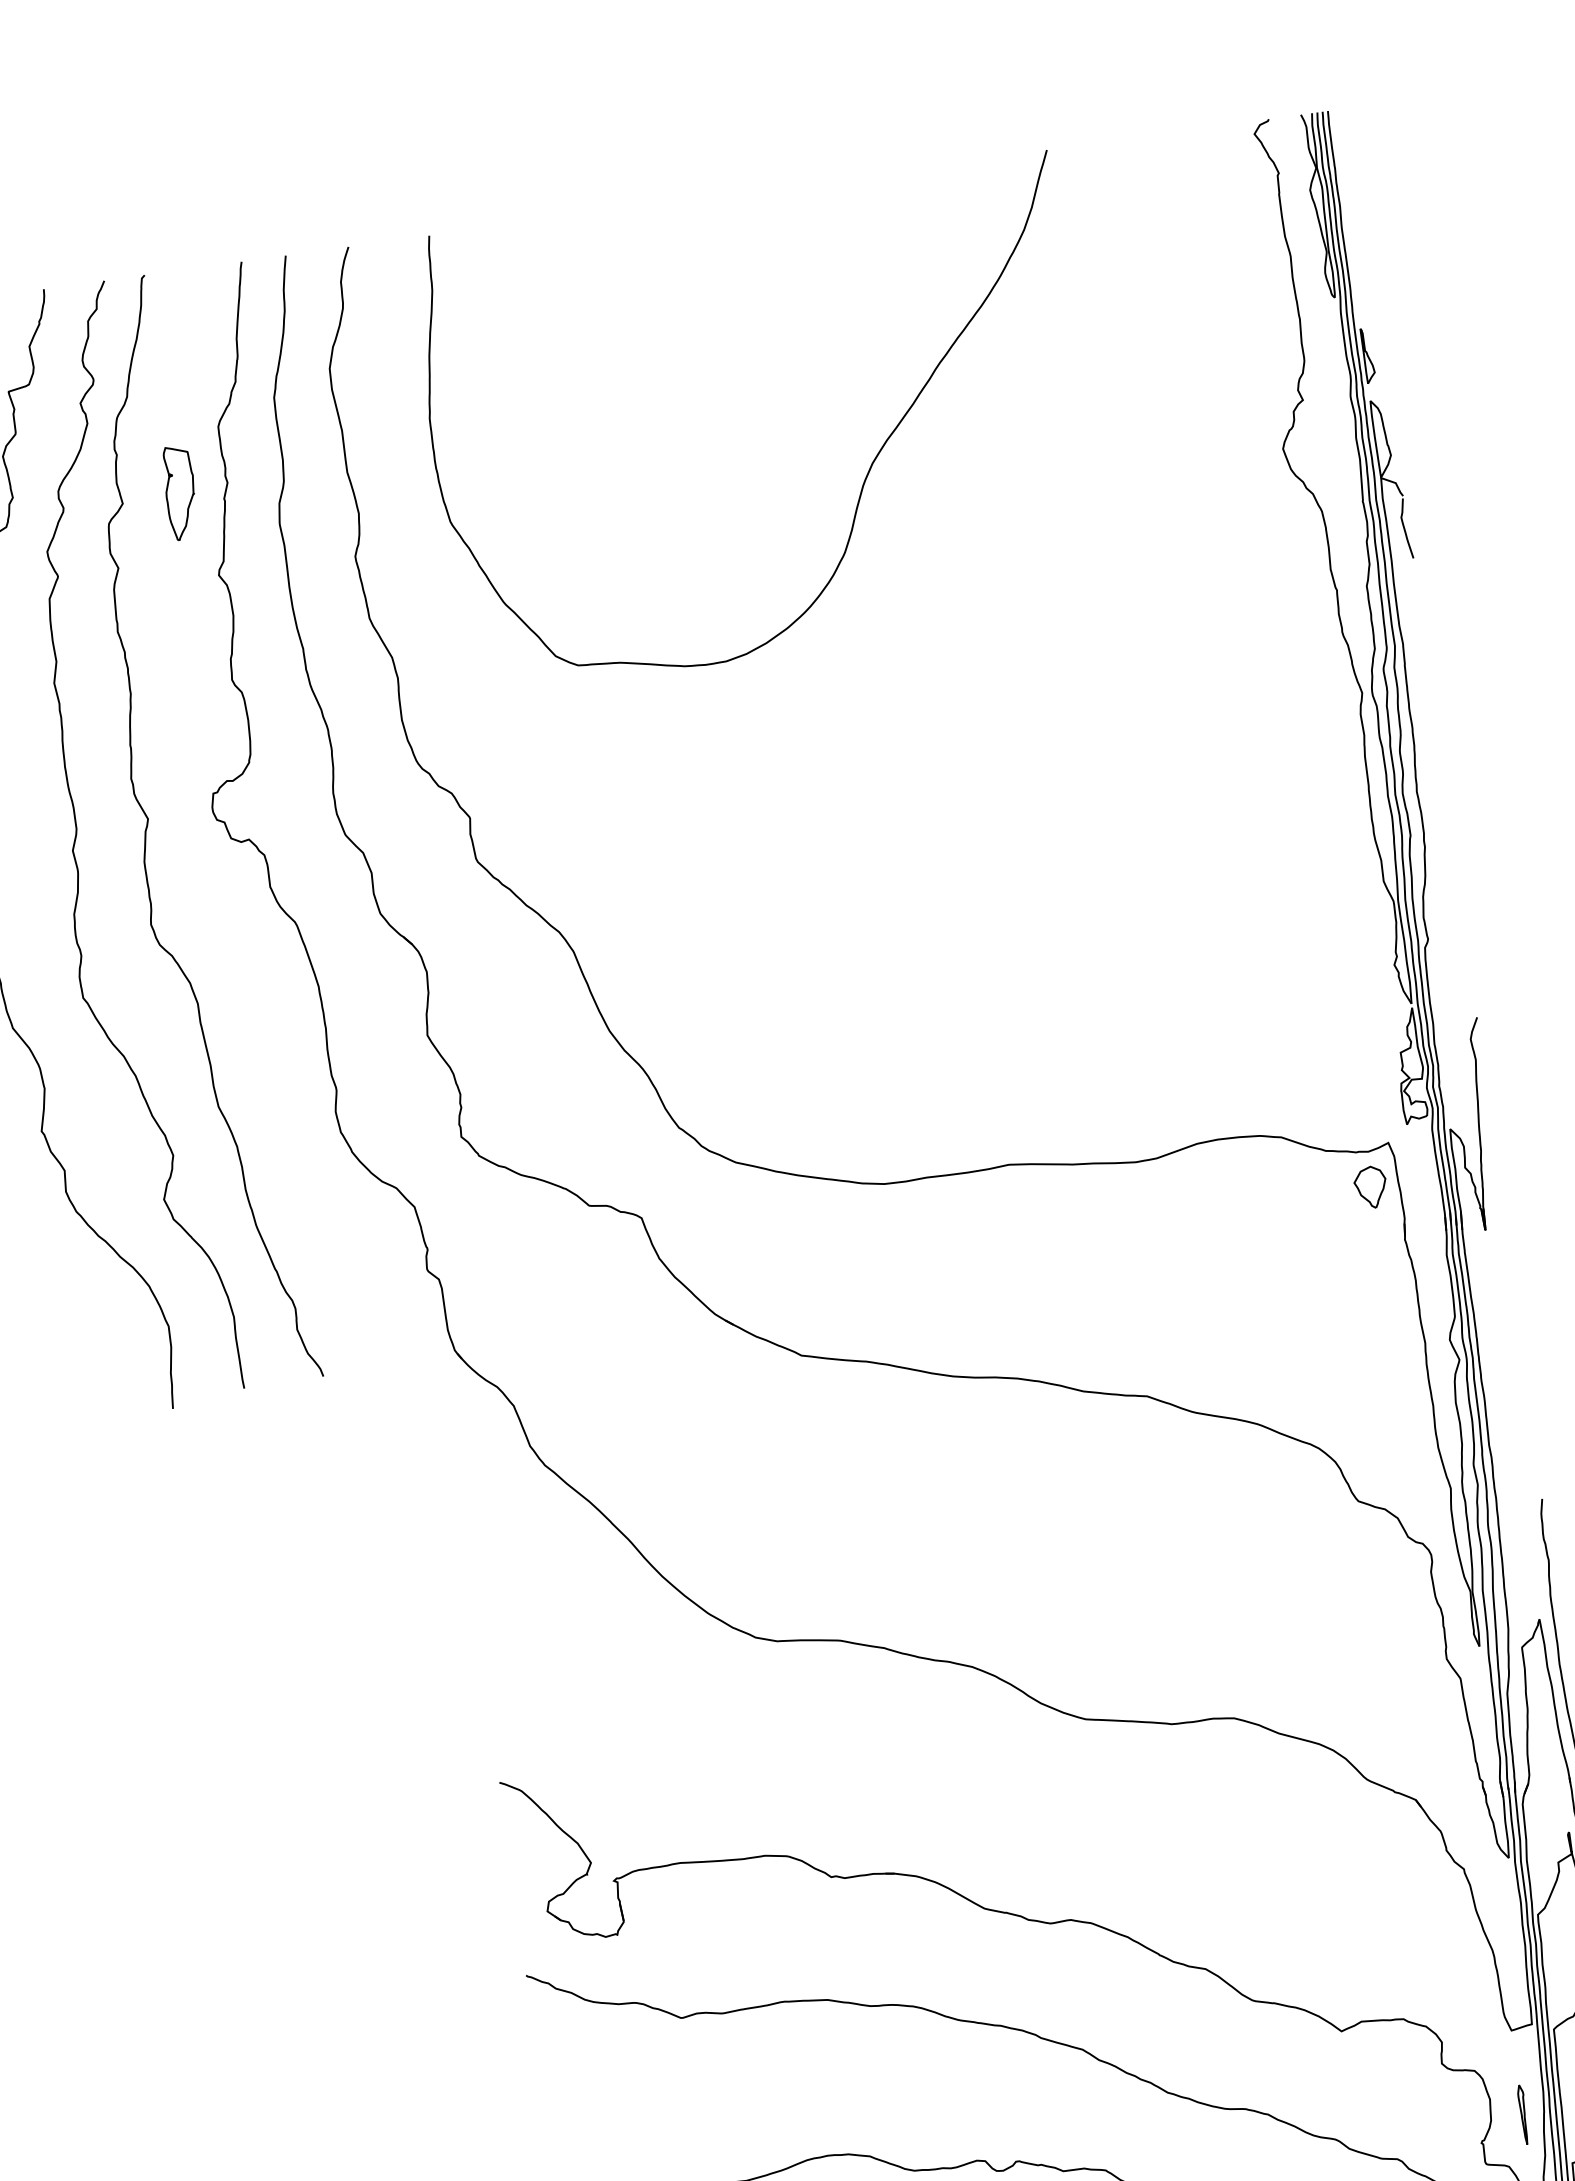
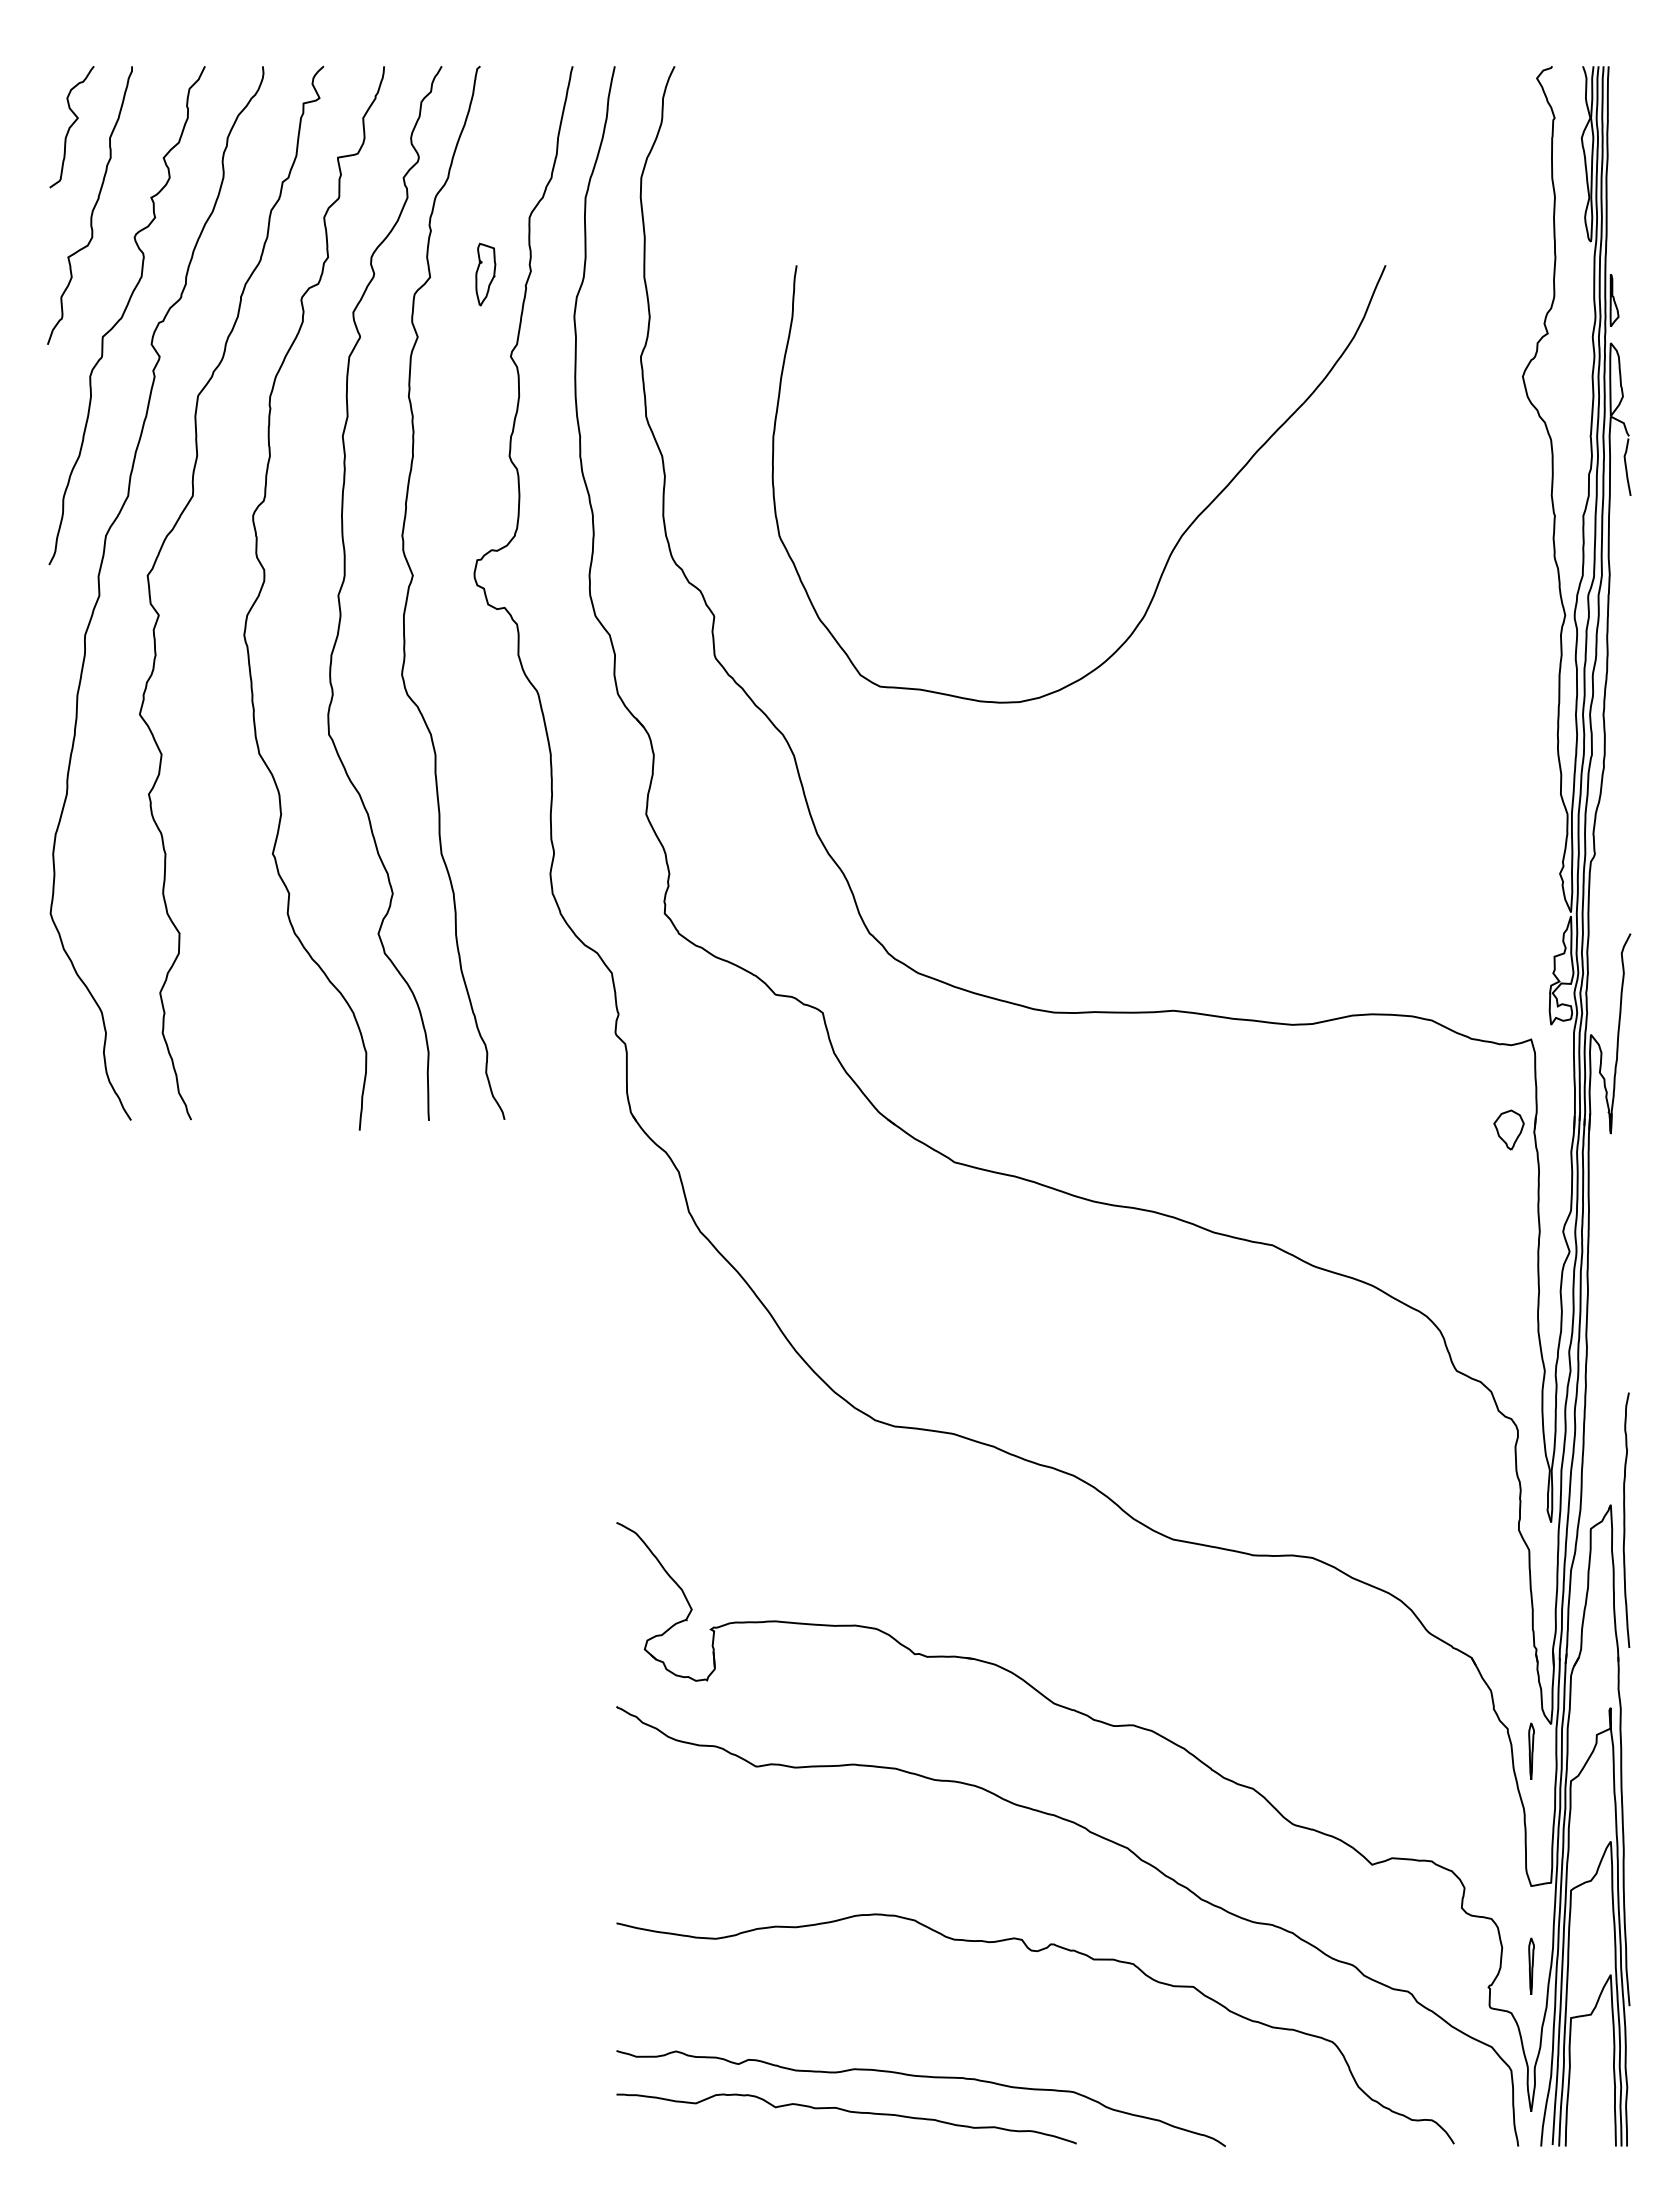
curve: (867, 471) -> (1176, 542), moved
part: (180, 492) -> (485, 274), size x0.7
part: (1370, 1187) -> (1508, 1129), moved
part: (1492, 1888) -> (1531, 1750), added

